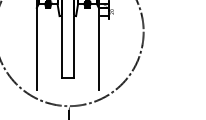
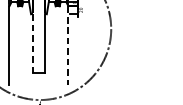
line: (61, 47) -> (32, 44), solid -> dashed
line: (98, 49) -> (68, 46), solid -> dashed

